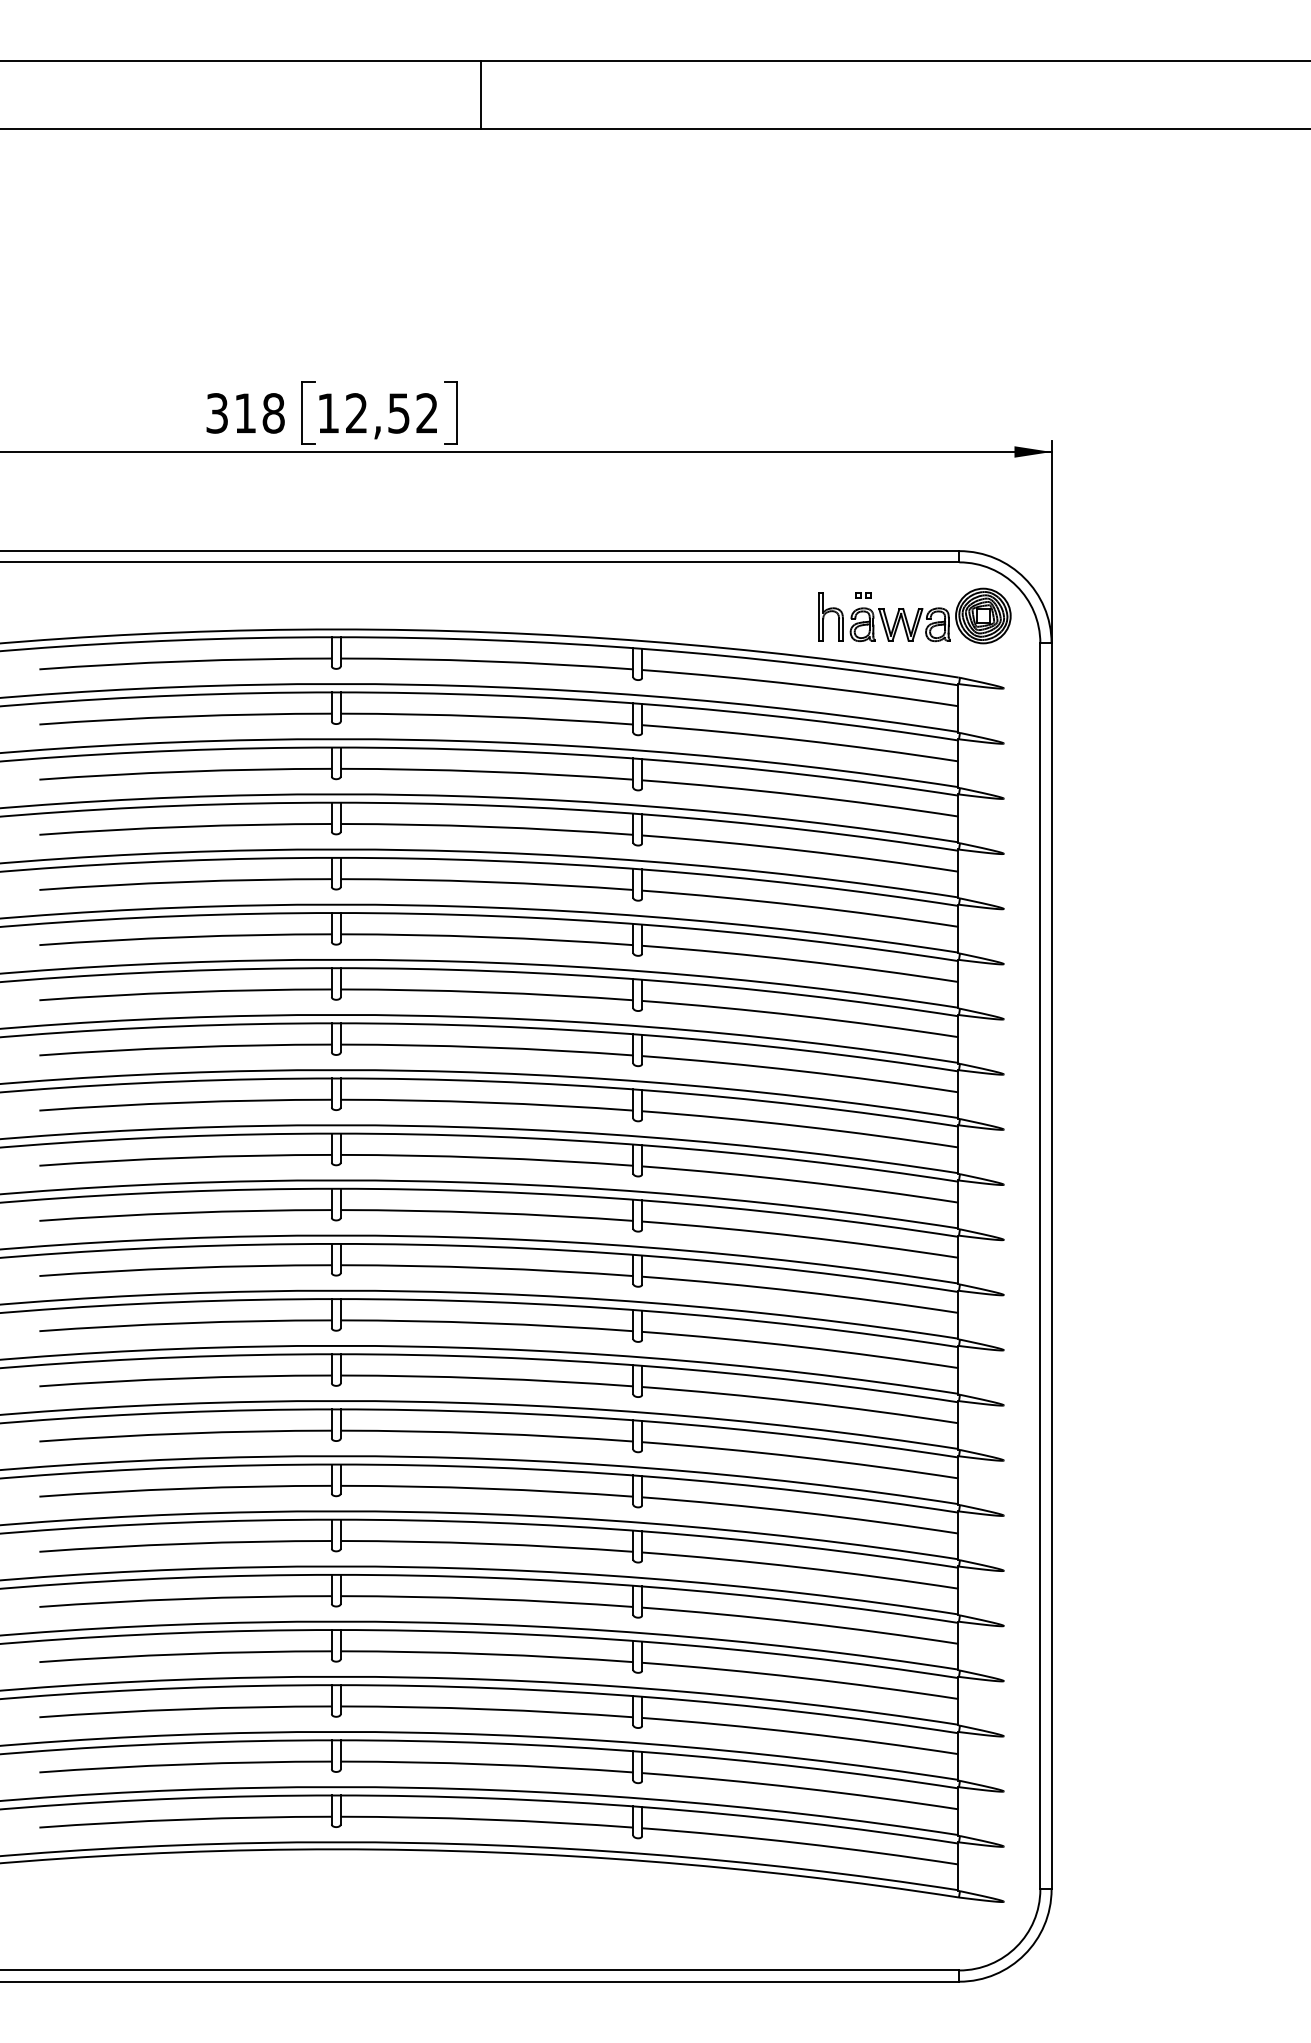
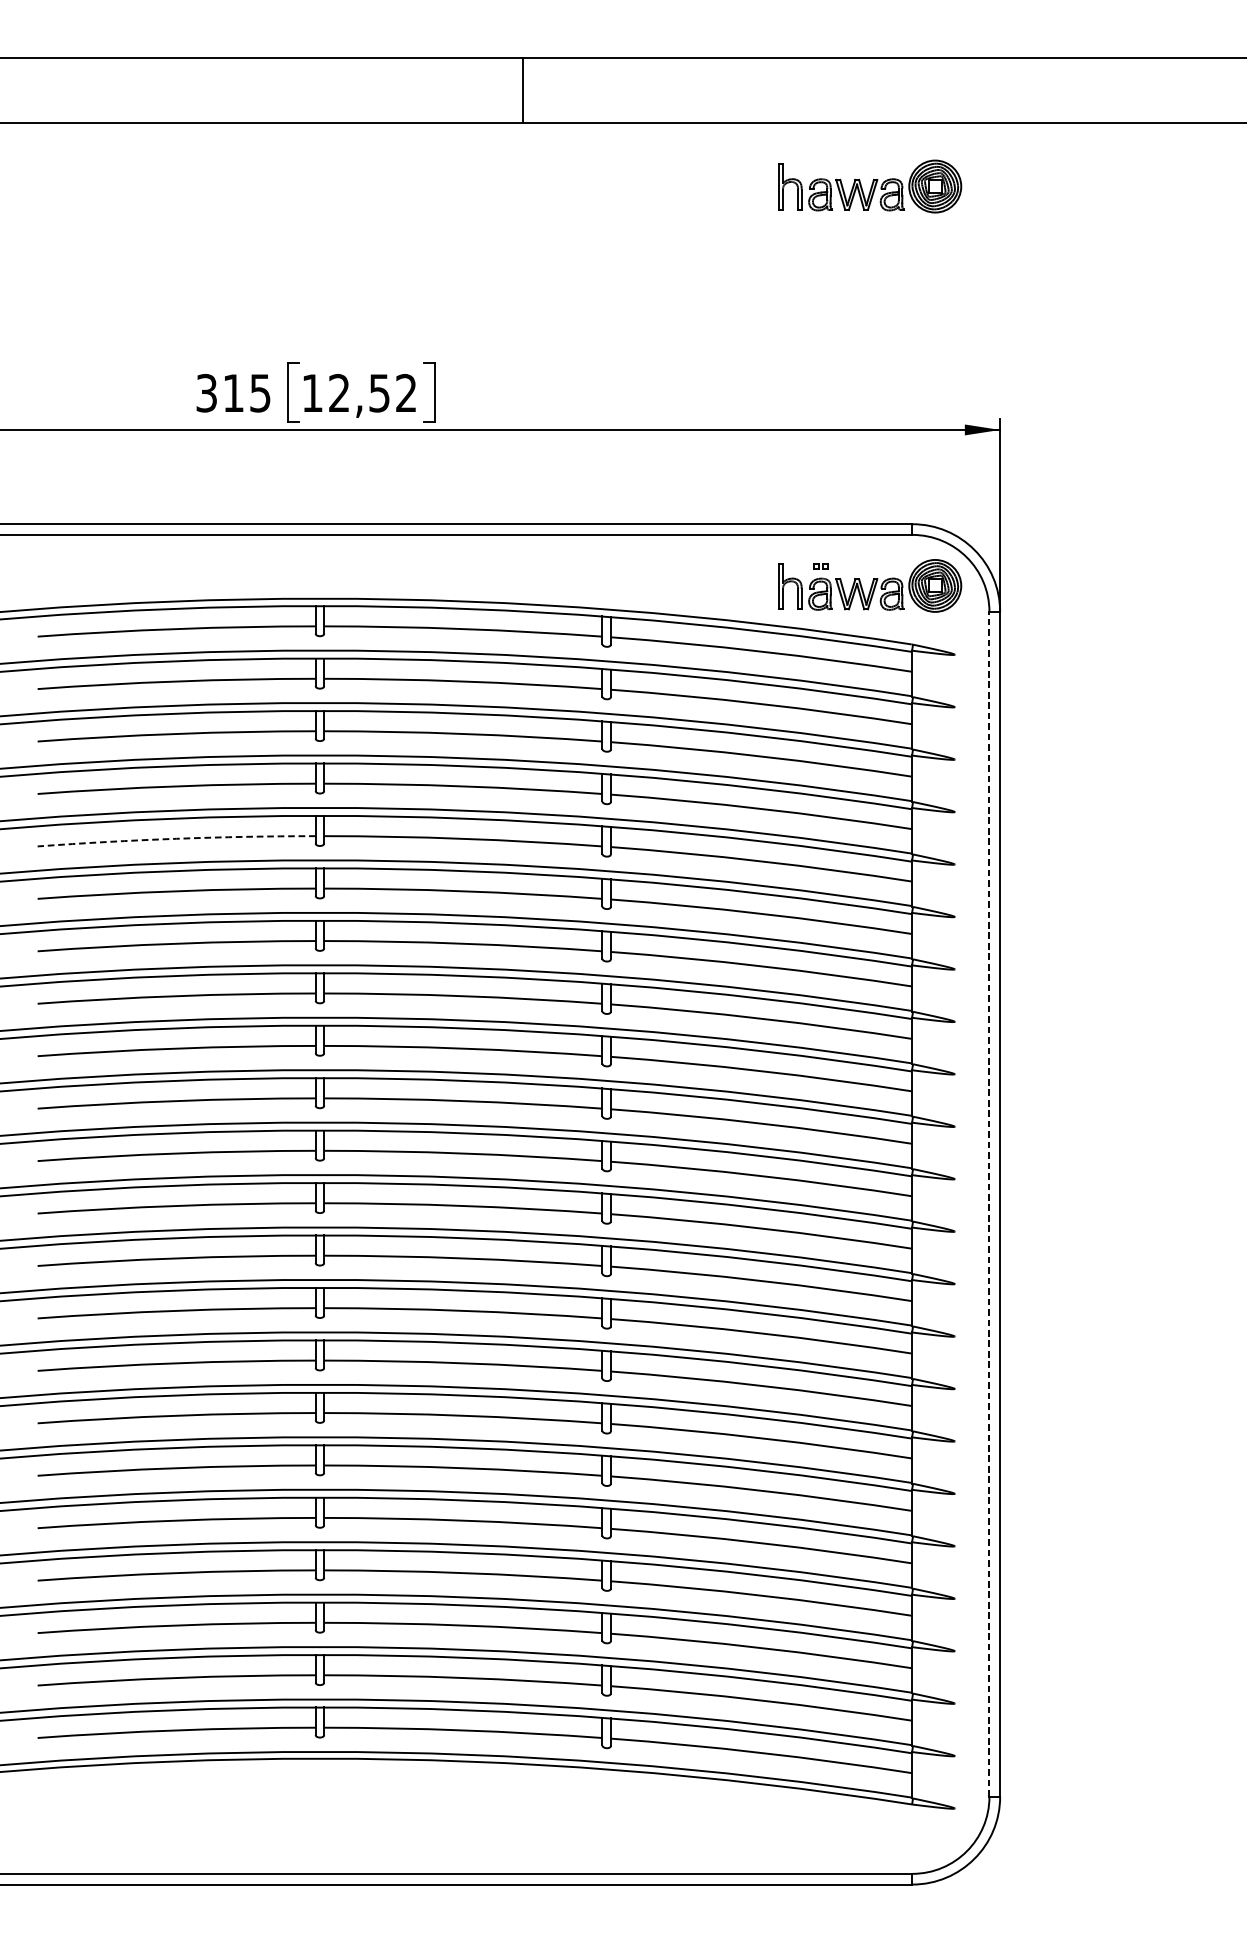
line: (481, 94) -> (522, 90), moved
part: (914, 195) -> (869, 186), added
text: (273, 413) -> (260, 393), 318 -> 315
arc: (185, 881) -> (176, 838), solid -> dashed
line: (1040, 1265) -> (989, 1203), solid -> dashed

